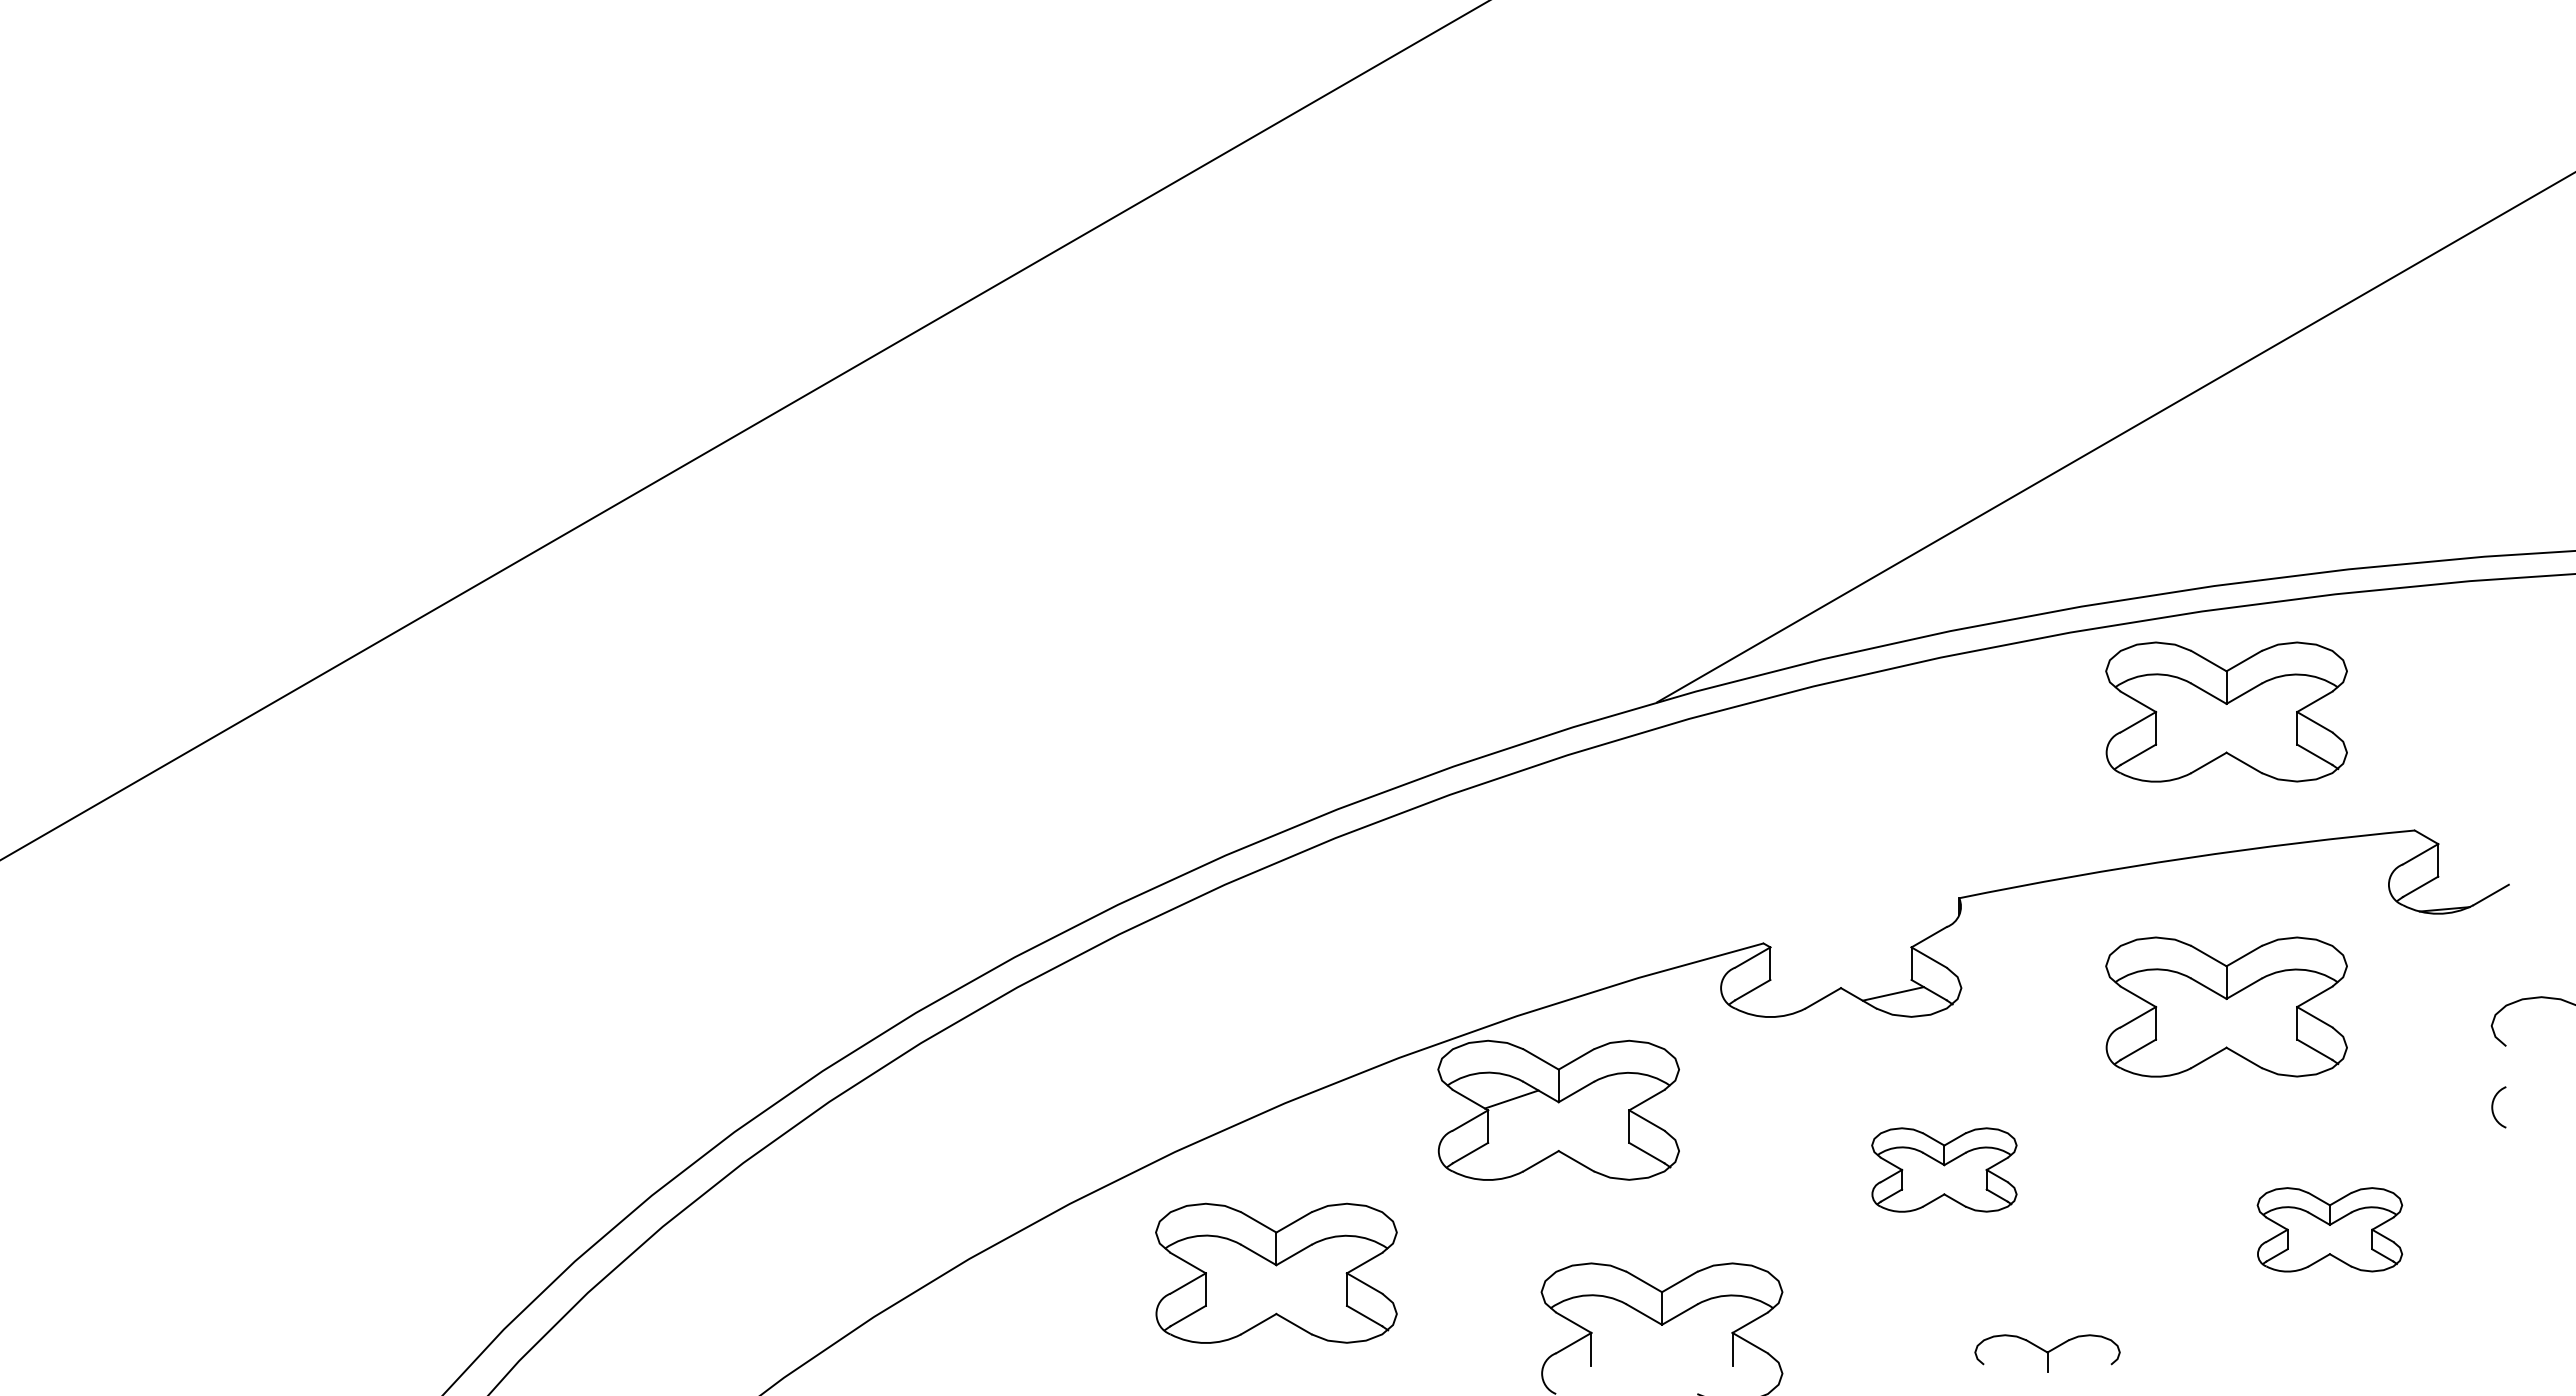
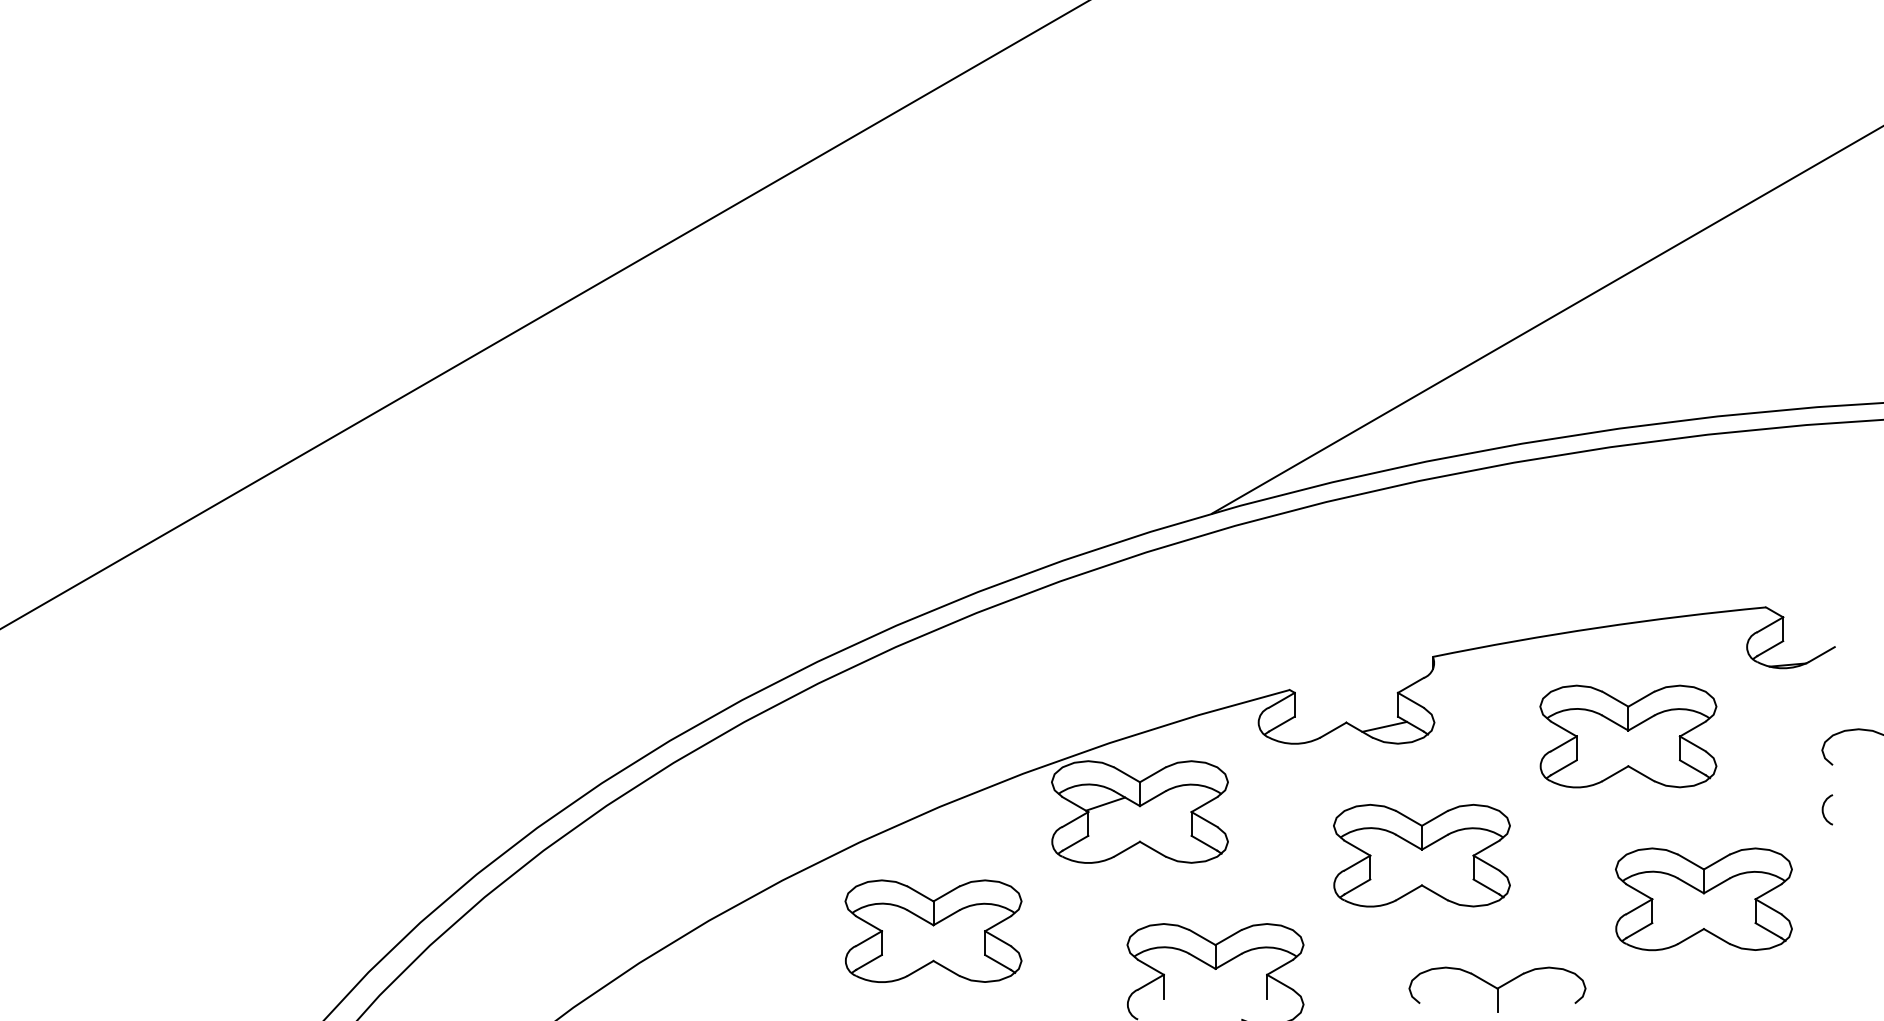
part: (2226, 711) -> (1628, 520), removed
part: (1944, 1169) -> (1422, 855), size x1.67
part: (2329, 1229) -> (1703, 899), size x1.67
part: (2047, 1353) -> (1497, 989), size x1.67

